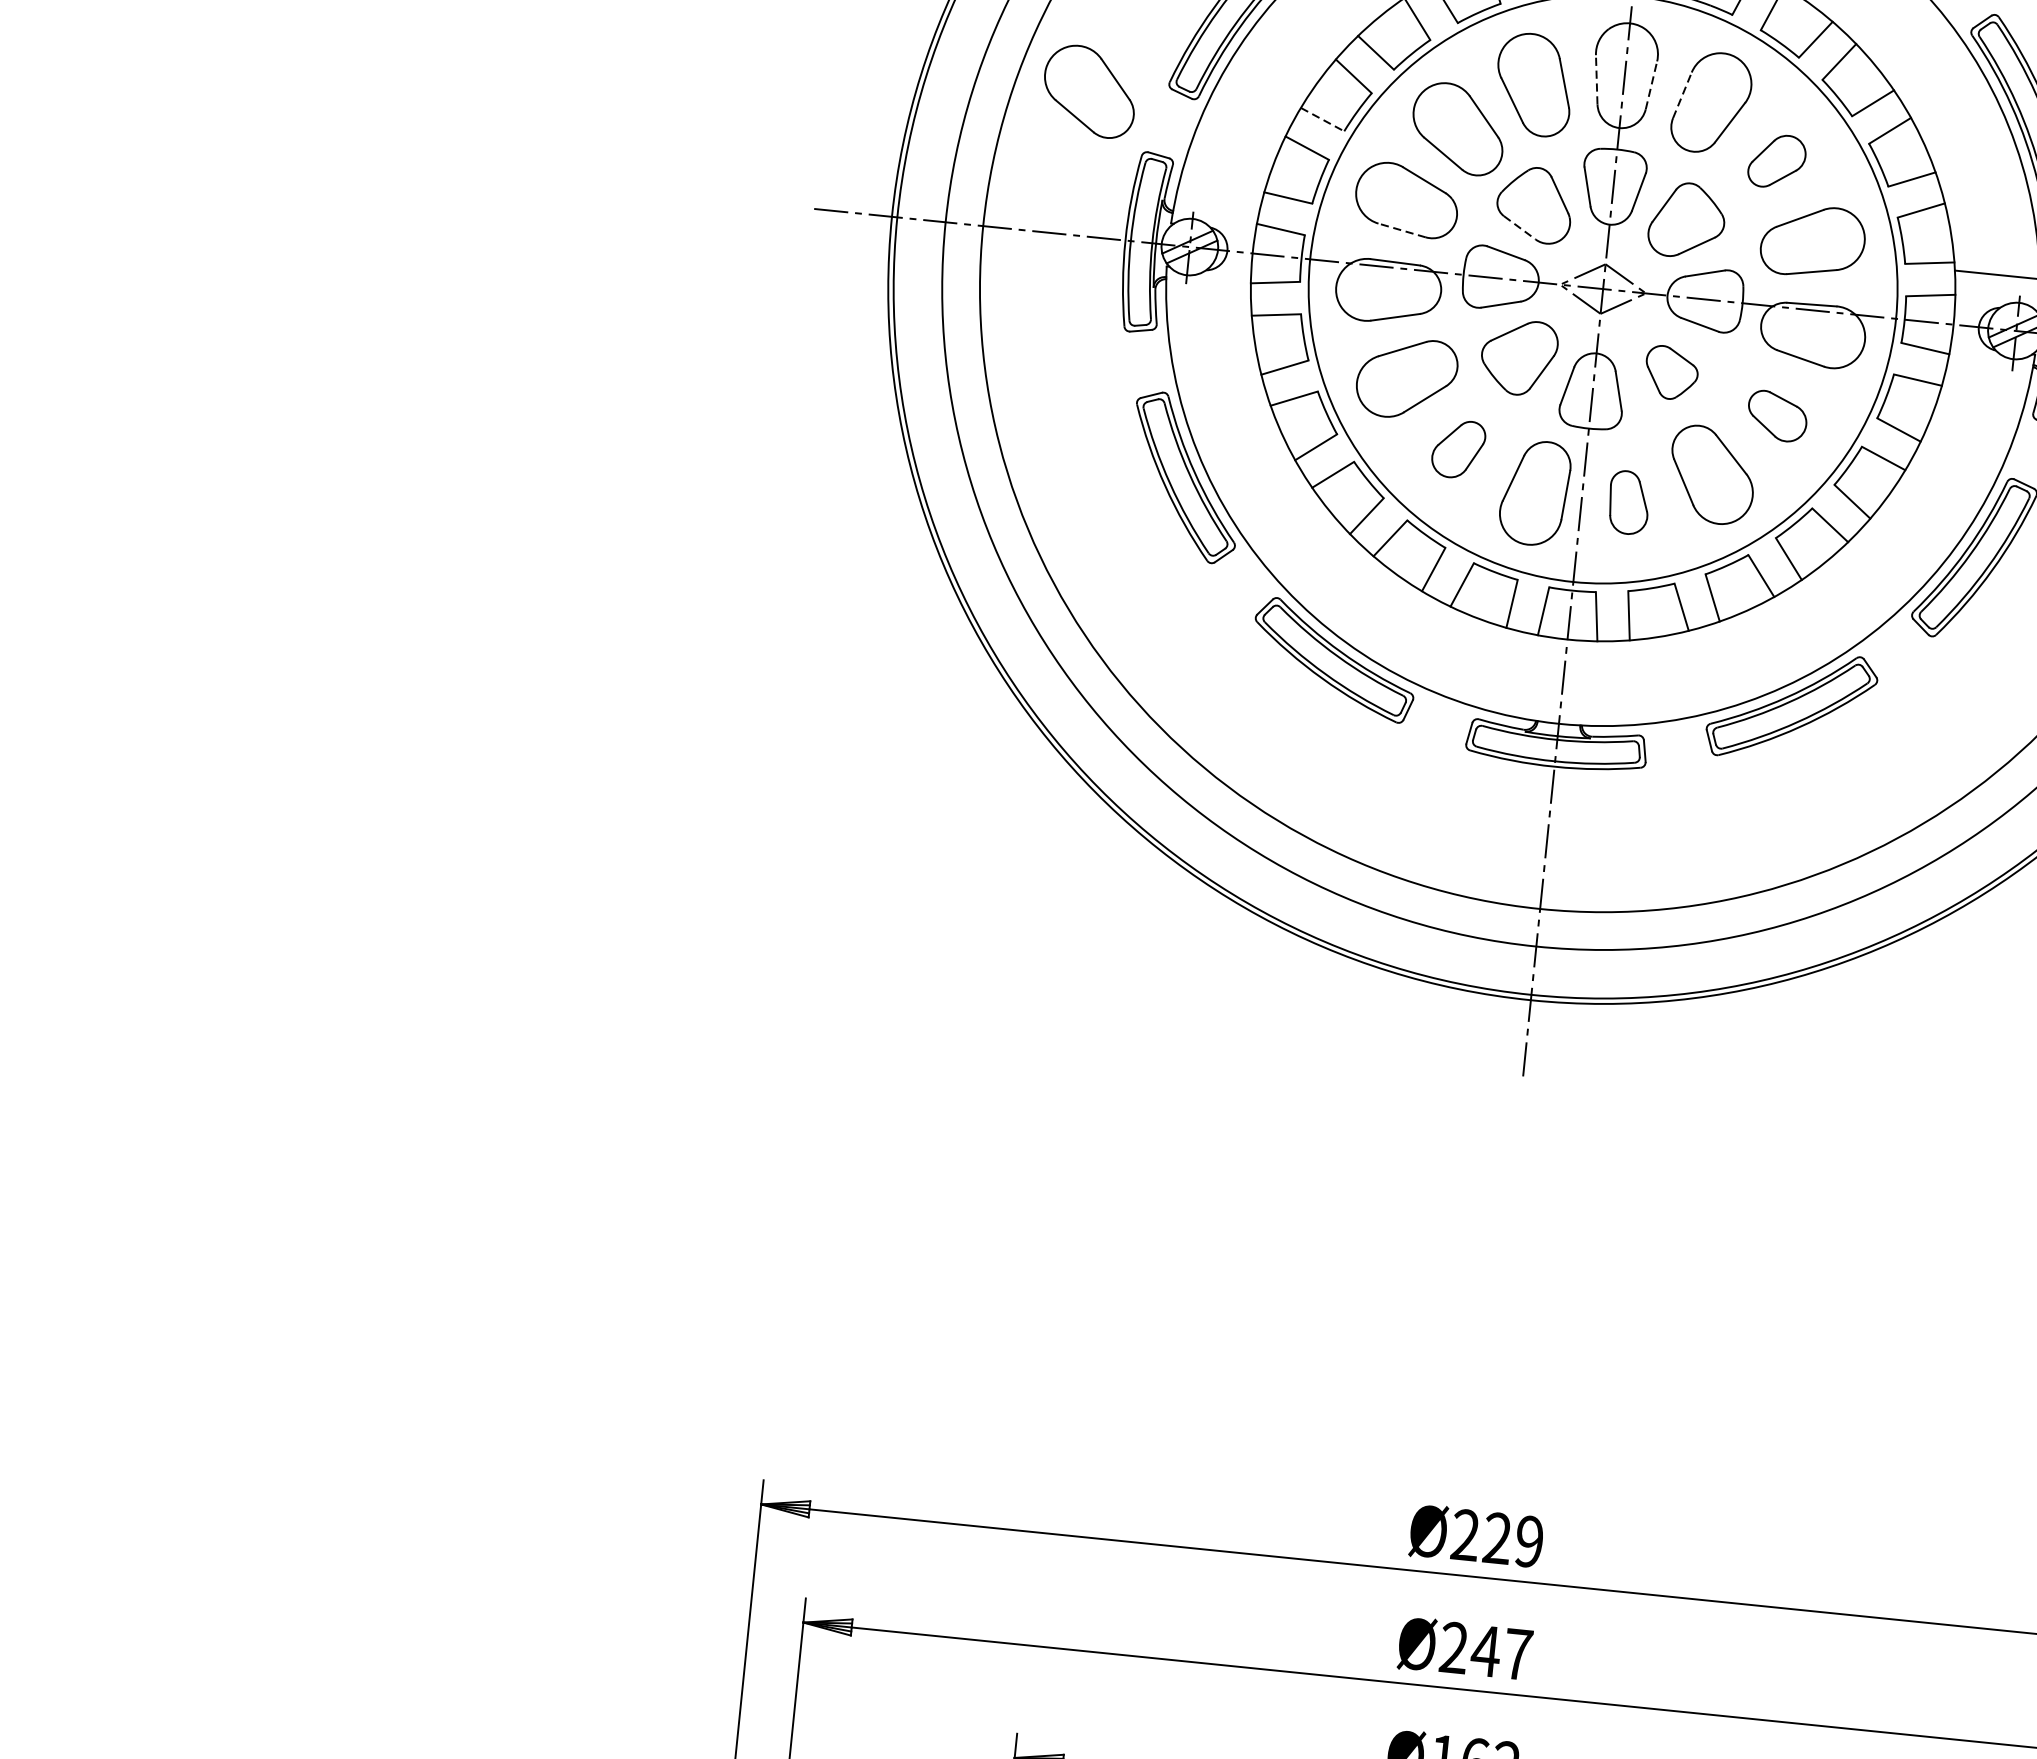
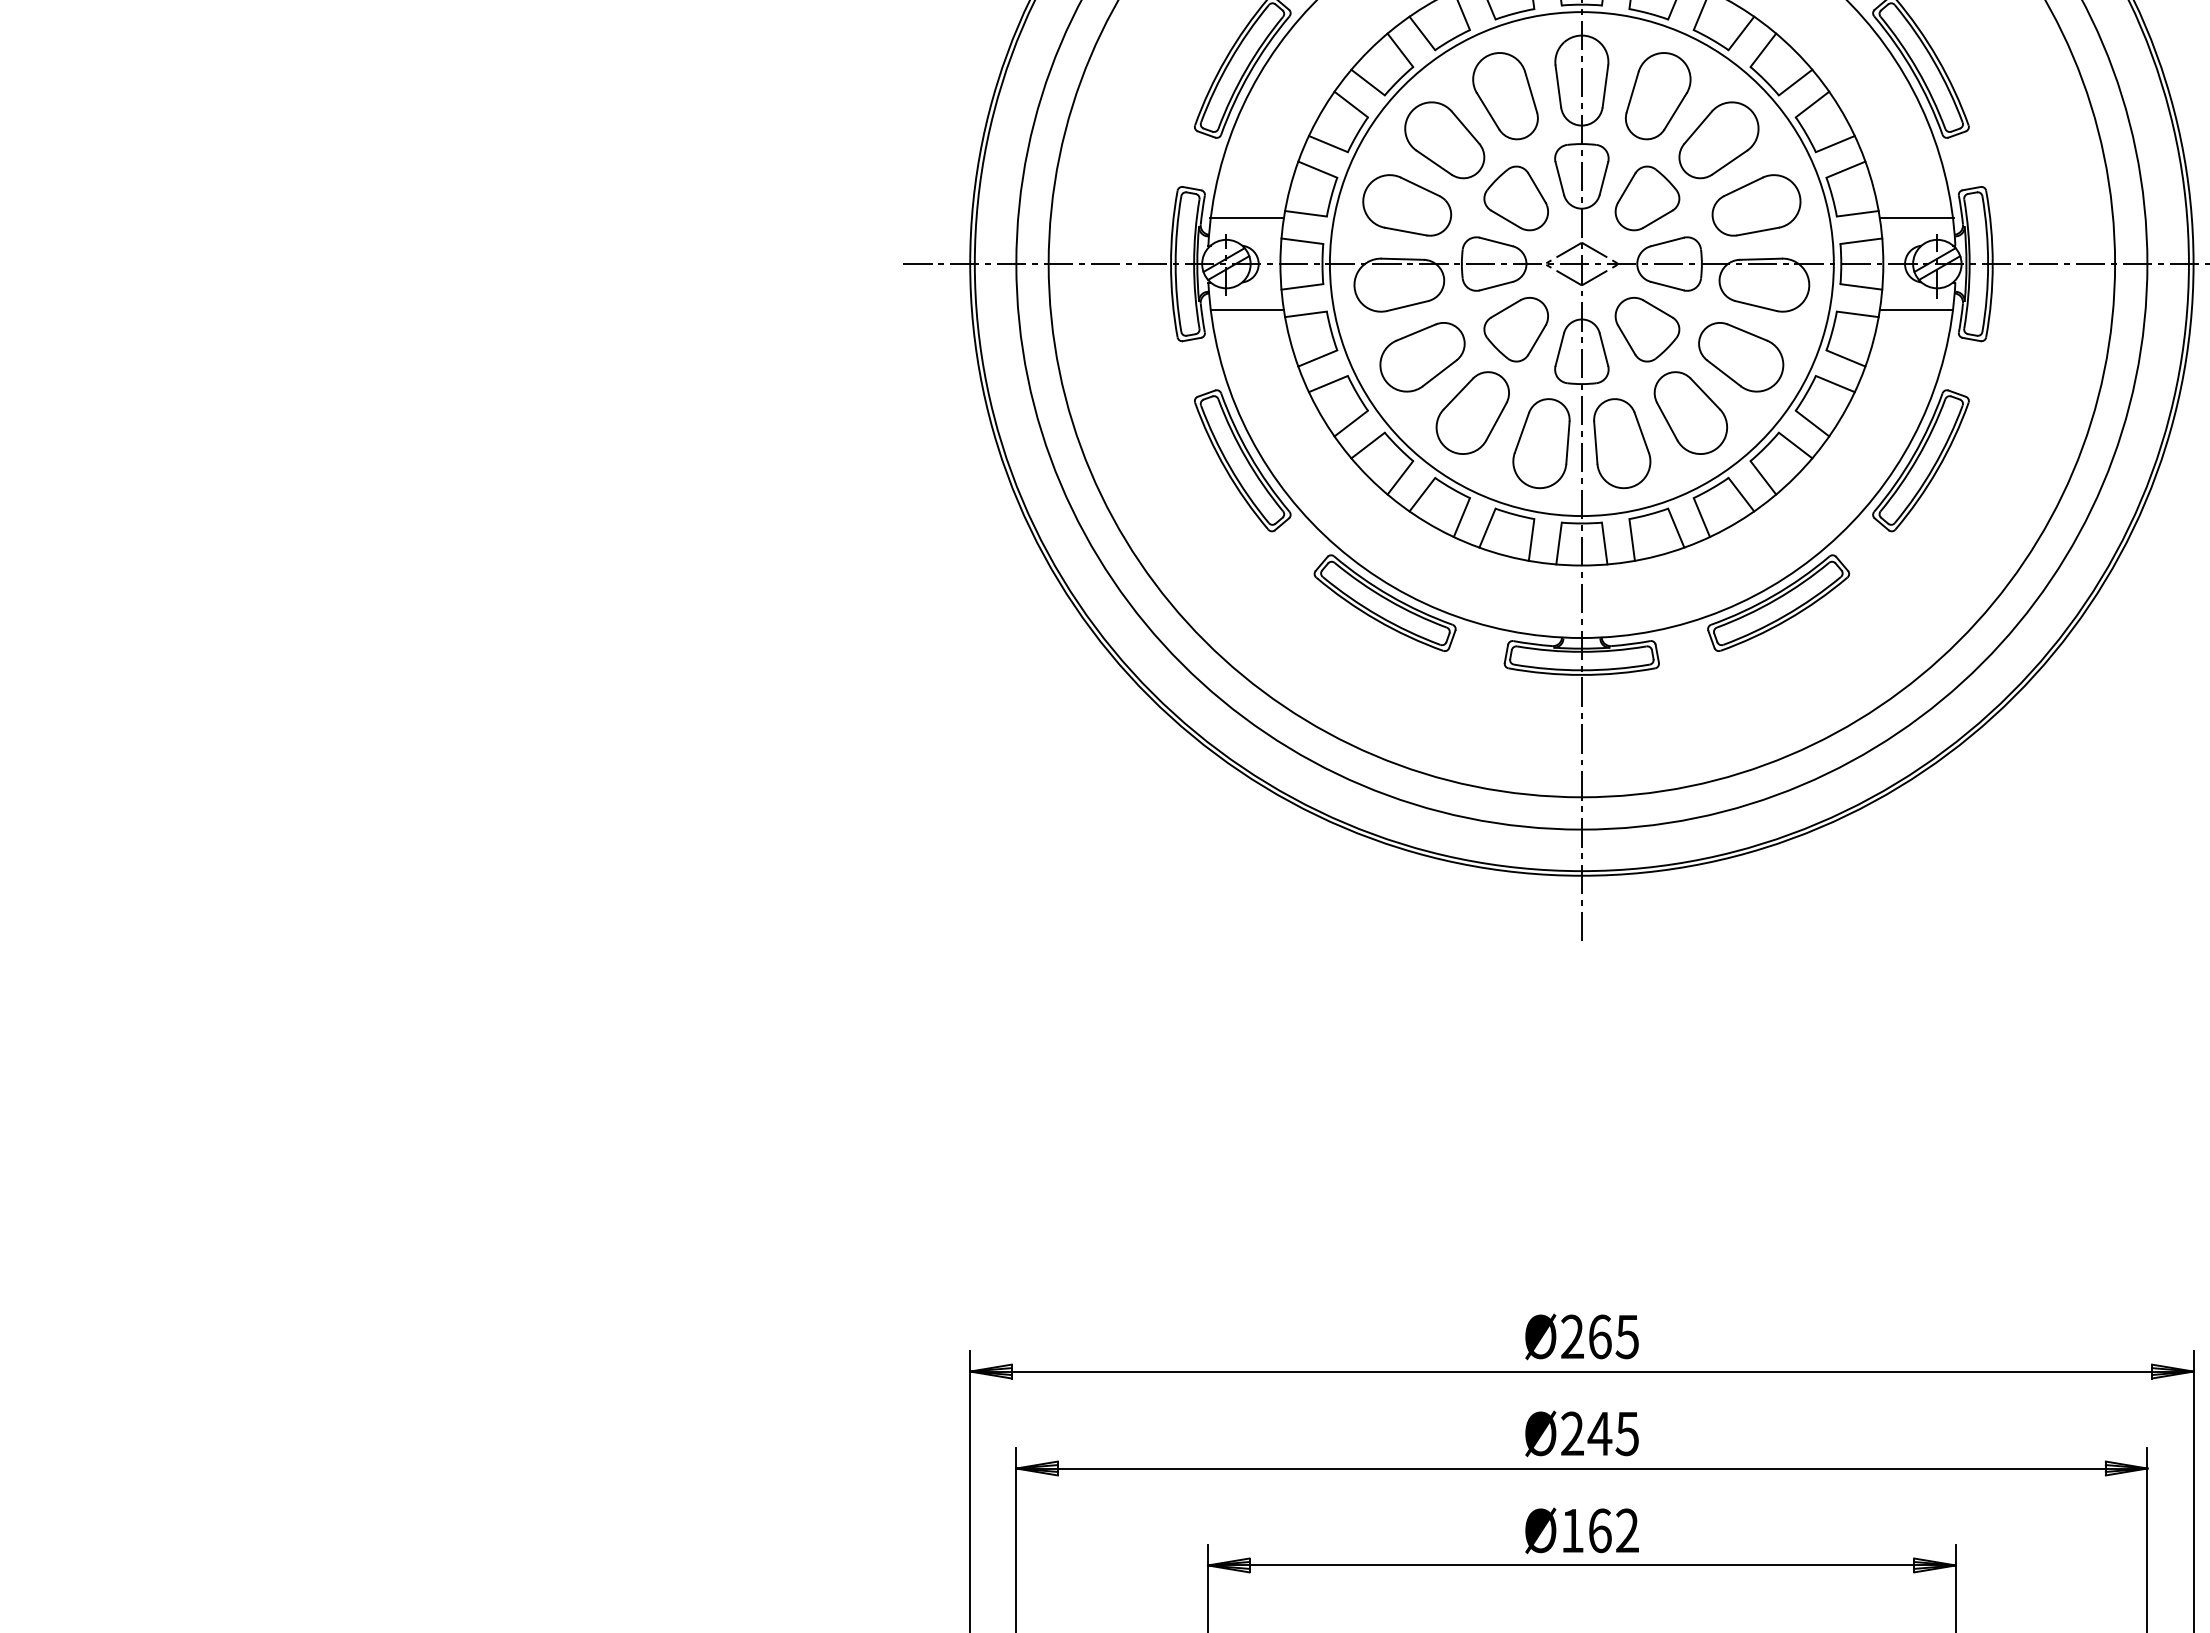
line: (1596, 79) -> (1558, 86), dashed -> solid
line: (1651, 85) -> (1605, 86), dashed -> solid
part: (1089, 91) -> (1127, 140), removed
line: (1682, 94) -> (1632, 91), dashed -> solid
line: (1322, 120) -> (1328, 144), dashed -> solid
part: (1776, 161) -> (1718, 140), size x1.67
line: (1218, 195) -> (1246, 217), added
line: (1519, 228) -> (1505, 219), dashed -> solid
line: (1401, 230) -> (1405, 231), dashed -> solid
line: (1207, 303) -> (1246, 310), added
part: (1671, 372) -> (1647, 329), size x1.43
line: (1985, 382) -> (1915, 310), added
part: (1777, 416) -> (1741, 357), size x1.67
part: (1458, 448) -> (1472, 412), size x1.67
part: (1629, 502) -> (1622, 443), size x1.67
text: (1513, 1539) -> (1613, 1336), Ø229 -> Ø265
text: (1517, 1655) -> (1627, 1434), Ø247 -> Ø245

